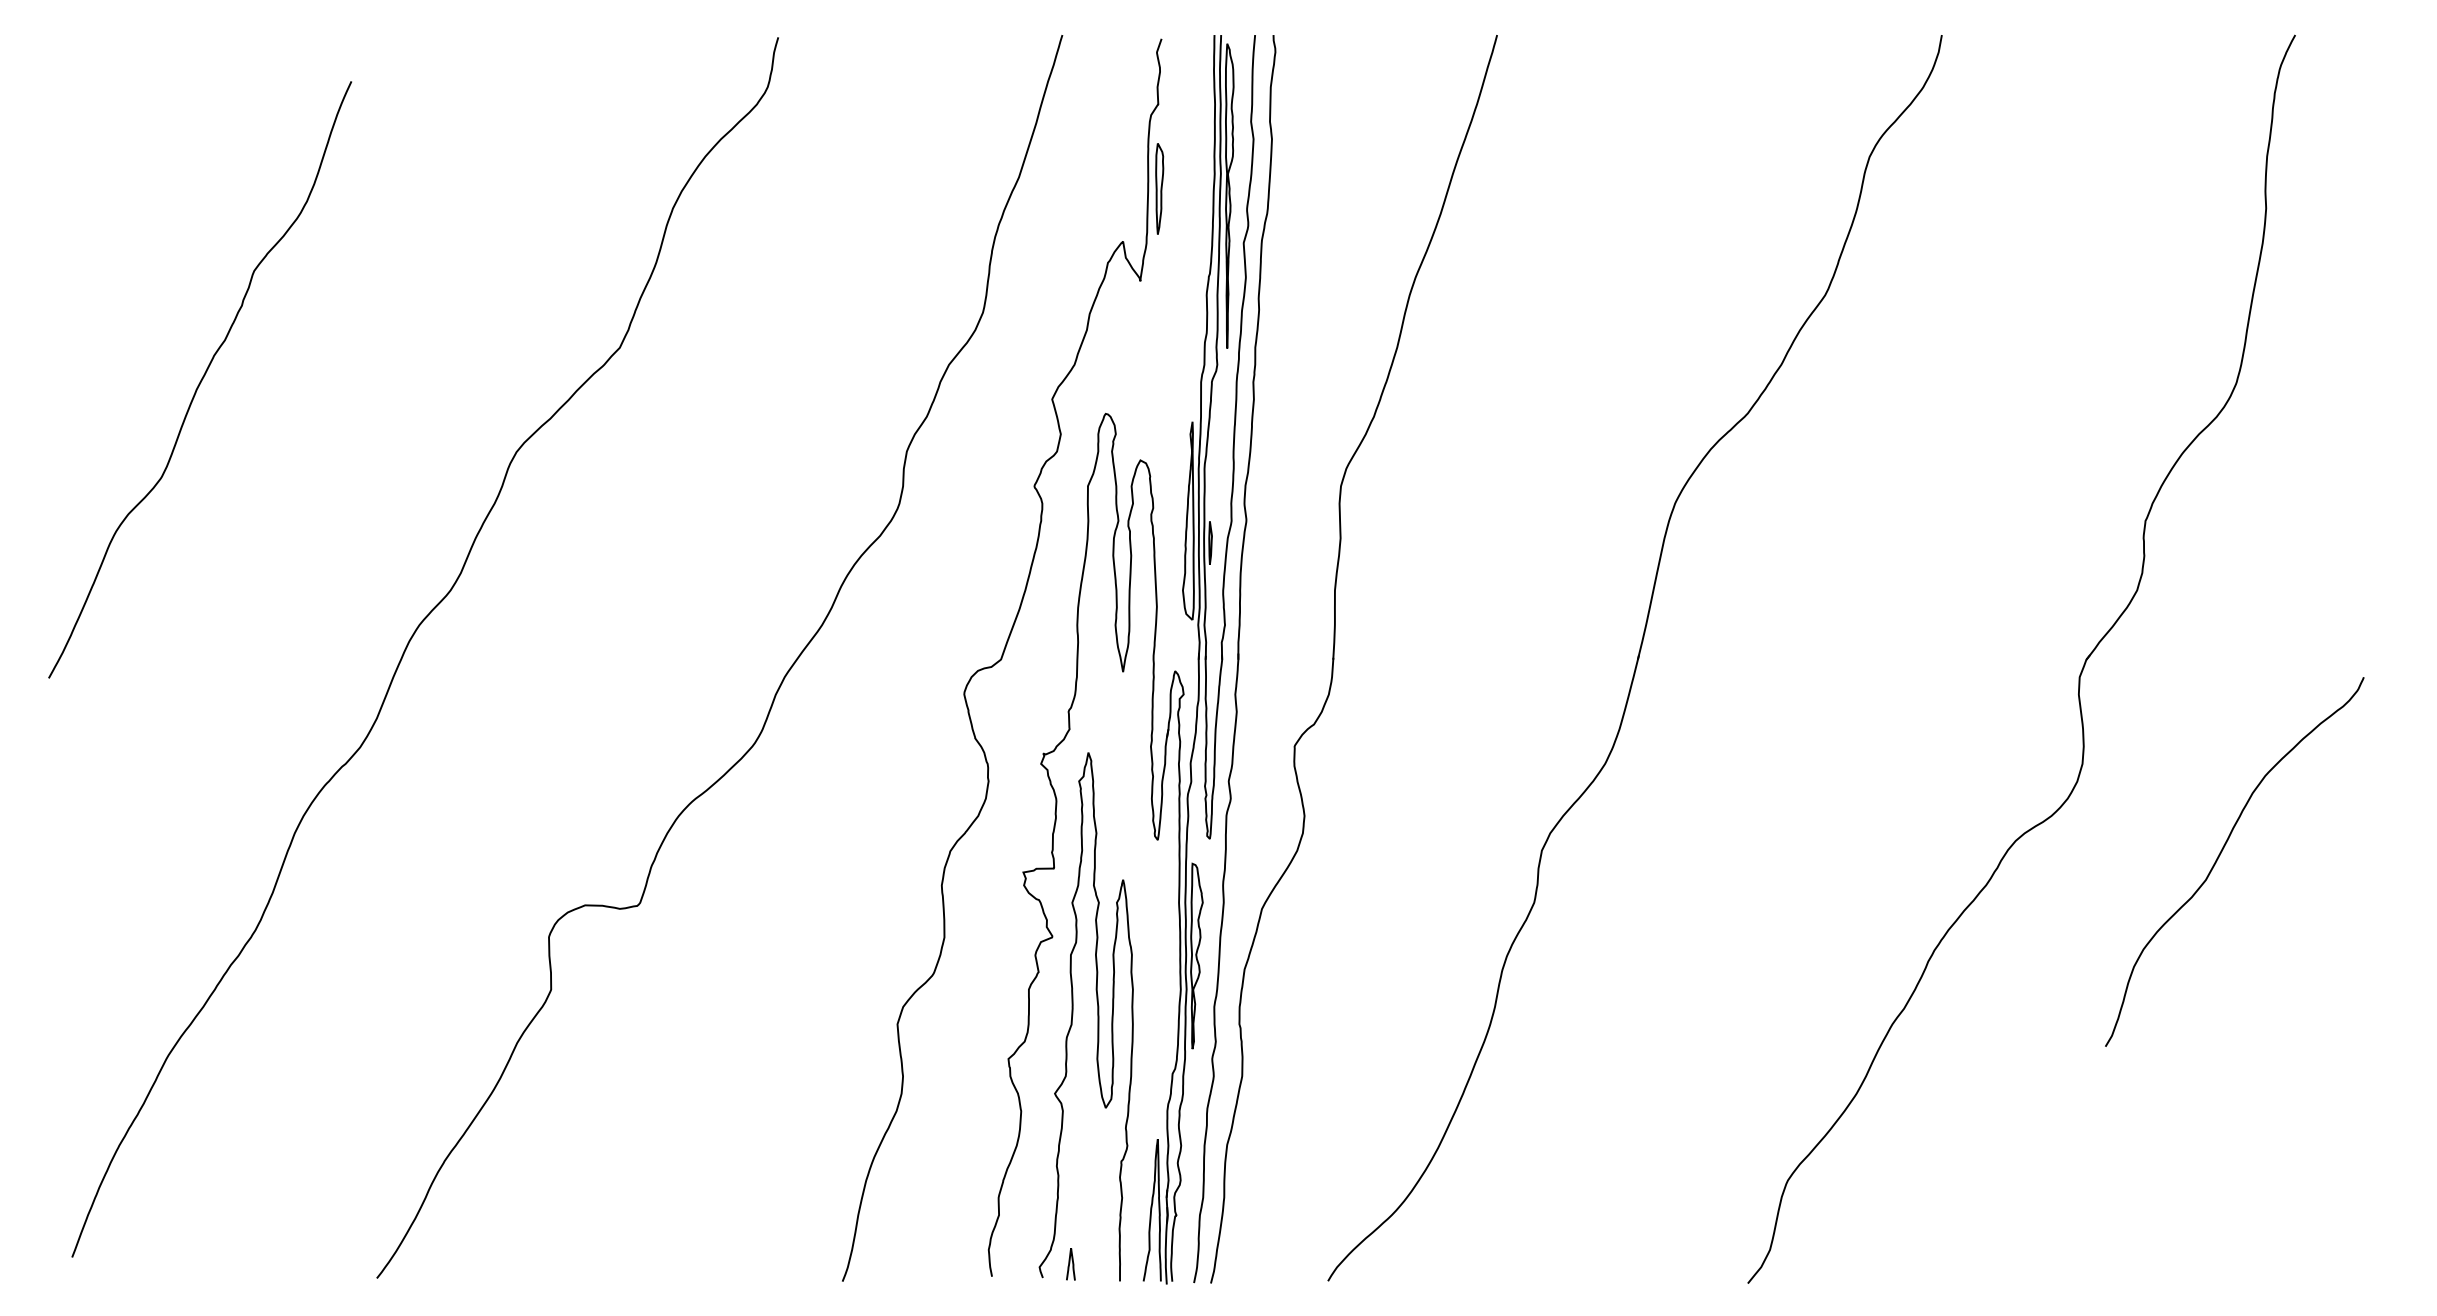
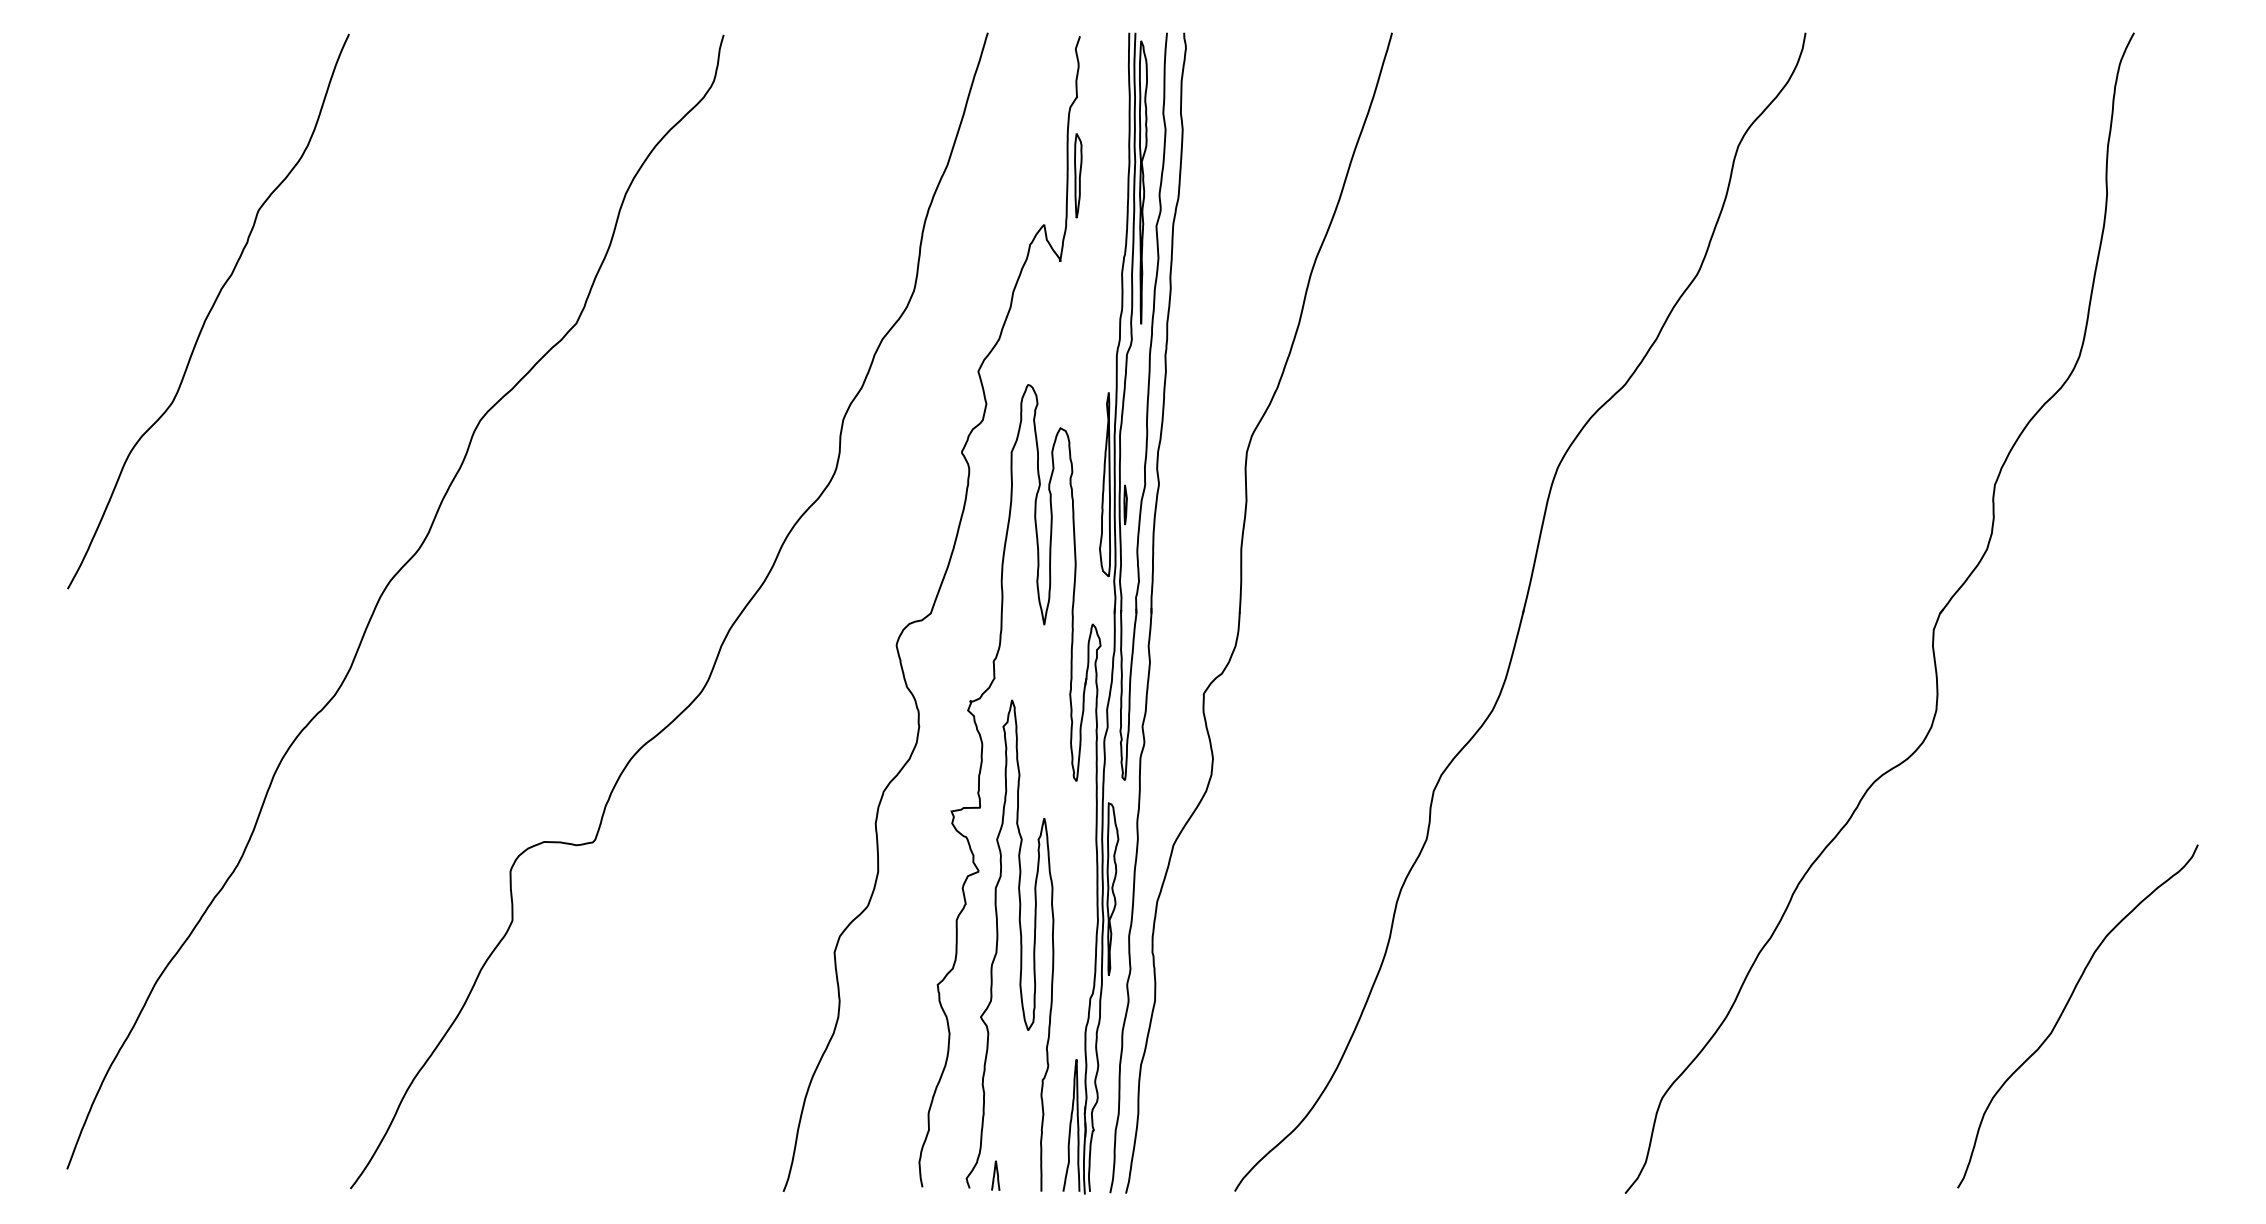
curve: (200, 380) -> (208, 312), moved
curve: (2220, 855) -> (2064, 1010), moved

